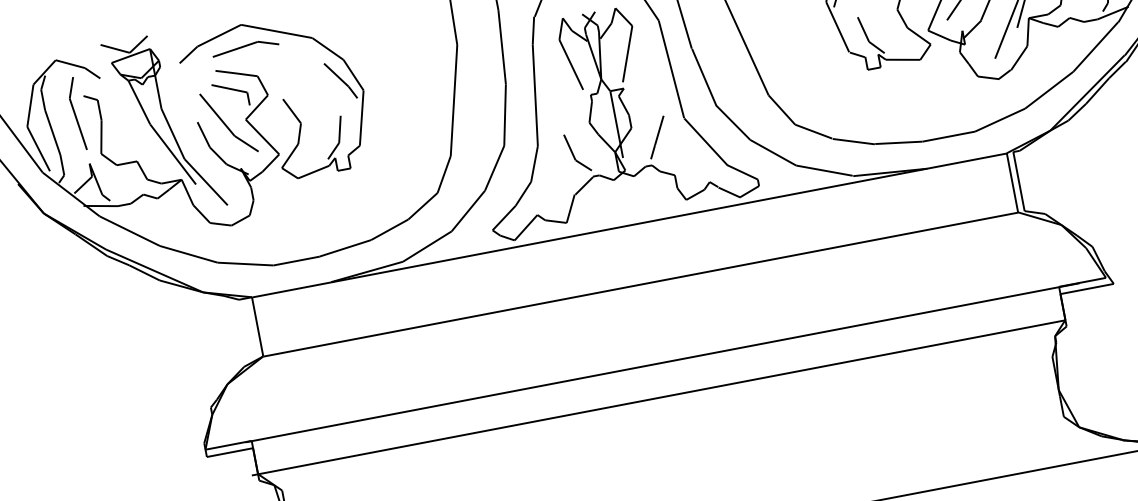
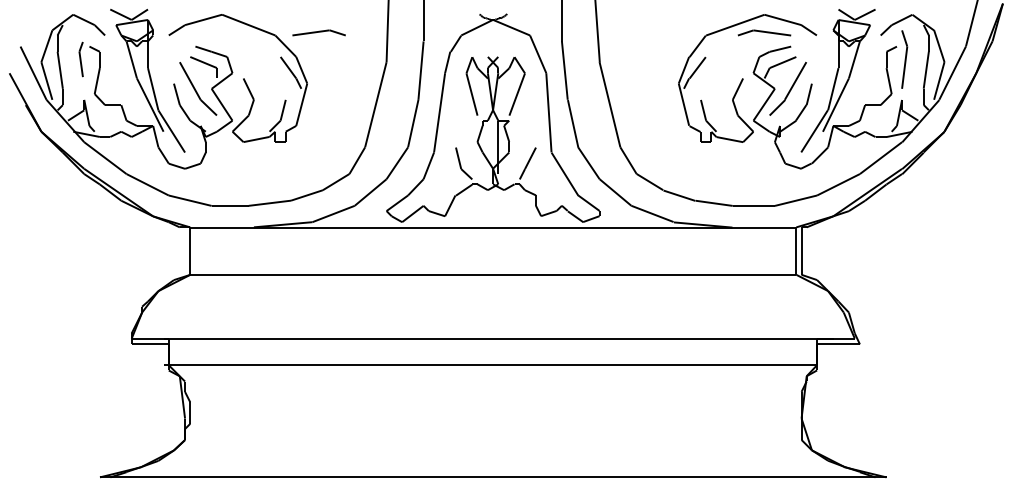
part: (244, 47) -> (318, 32), moved
part: (75, 114) -> (80, 59), size x0.6

